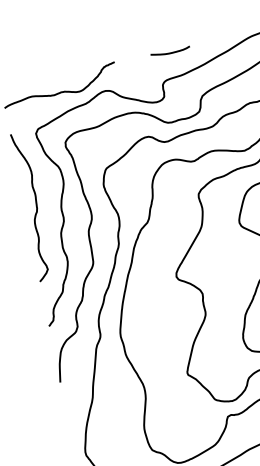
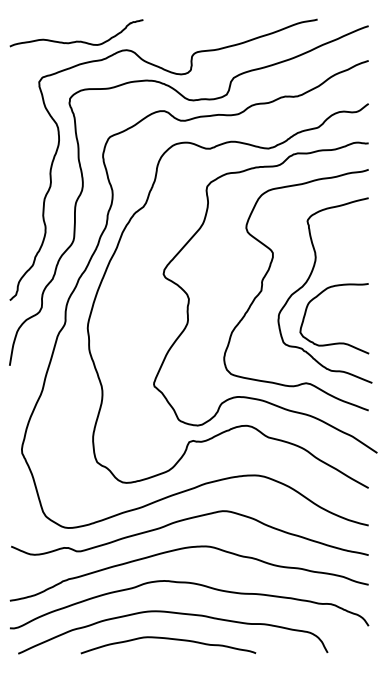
curve: (170, 52) -> (208, 21), removed
curve: (35, 206) -> (22, 163), removed

